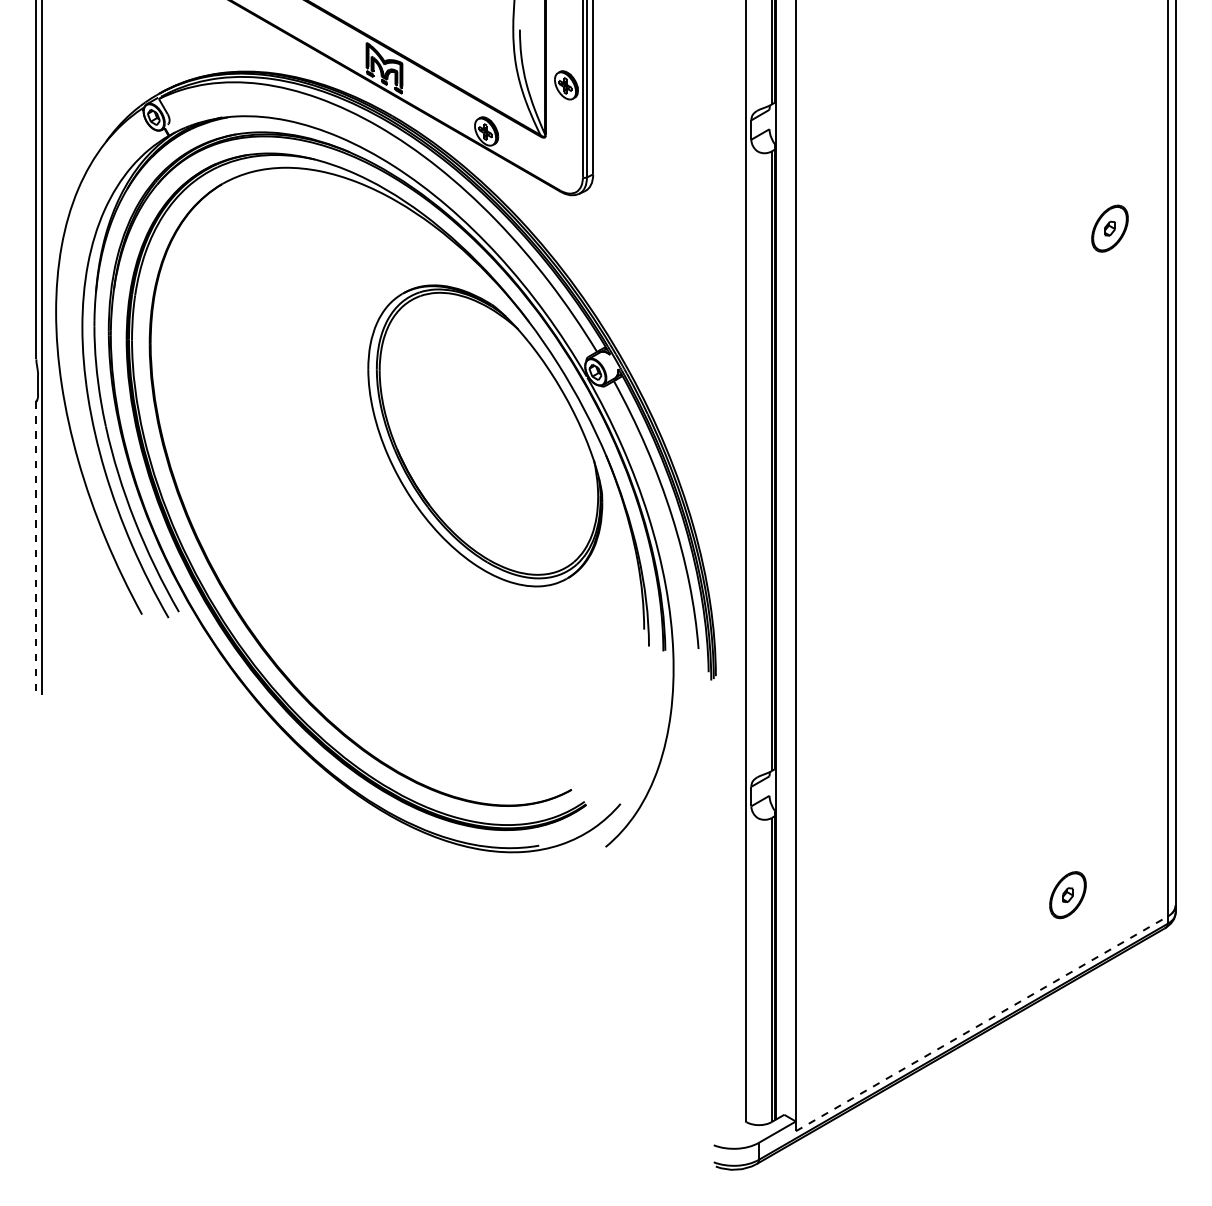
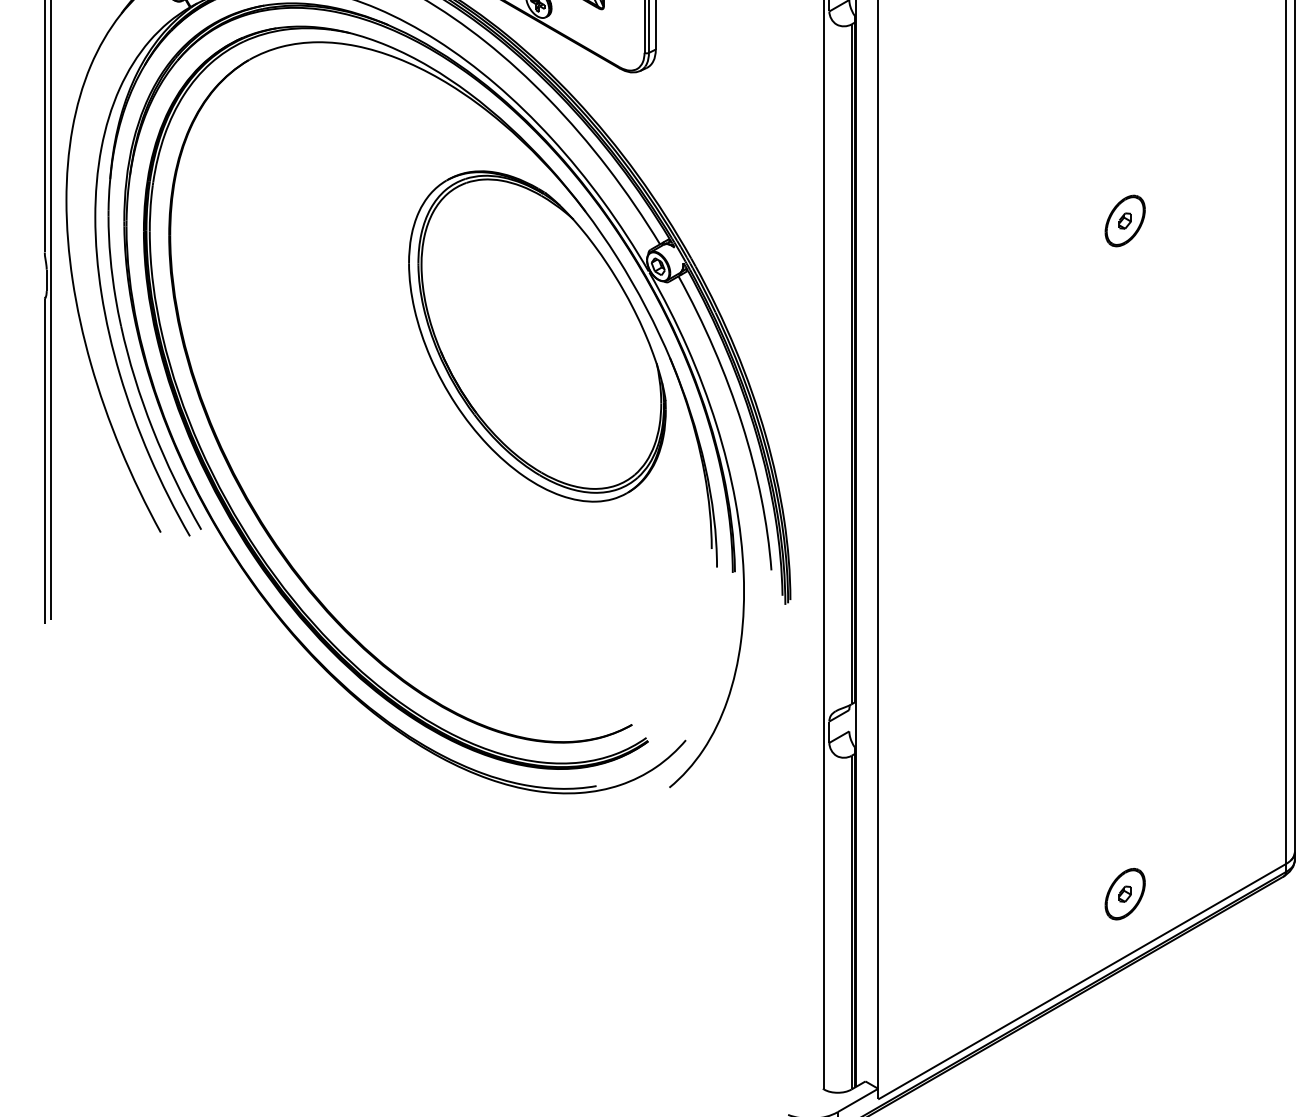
part: (1109, 228) -> (1124, 220), moved
line: (36, 549) -> (44, 461), dashed -> solid
part: (1067, 895) -> (1124, 894), moved
line: (981, 1023) -> (1081, 981), dashed -> solid

